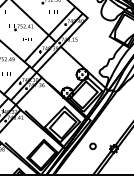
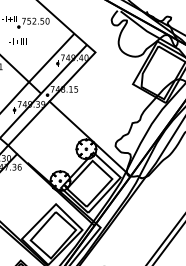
text: (53, 11) -> (19, 41), moved

